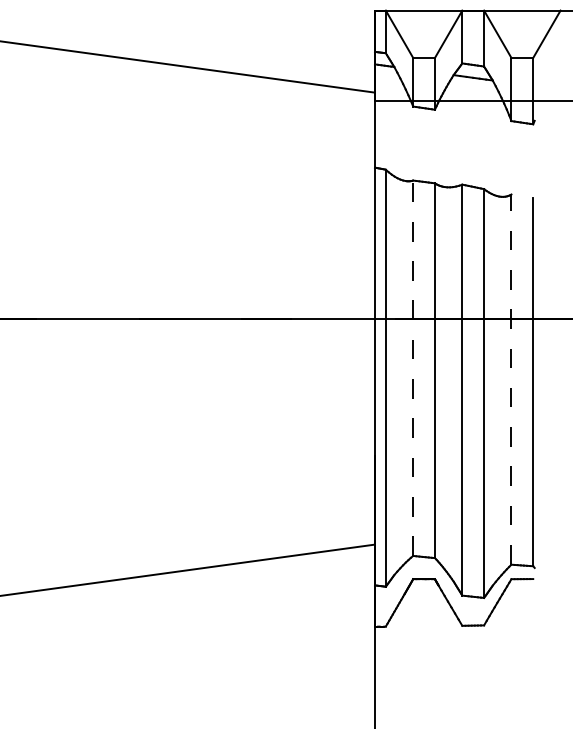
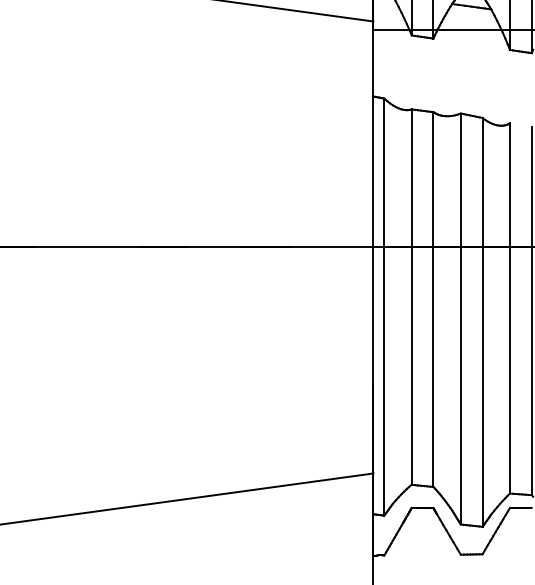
line: (413, 368) -> (411, 297), dashed -> solid
line: (511, 379) -> (509, 308), dashed -> solid

